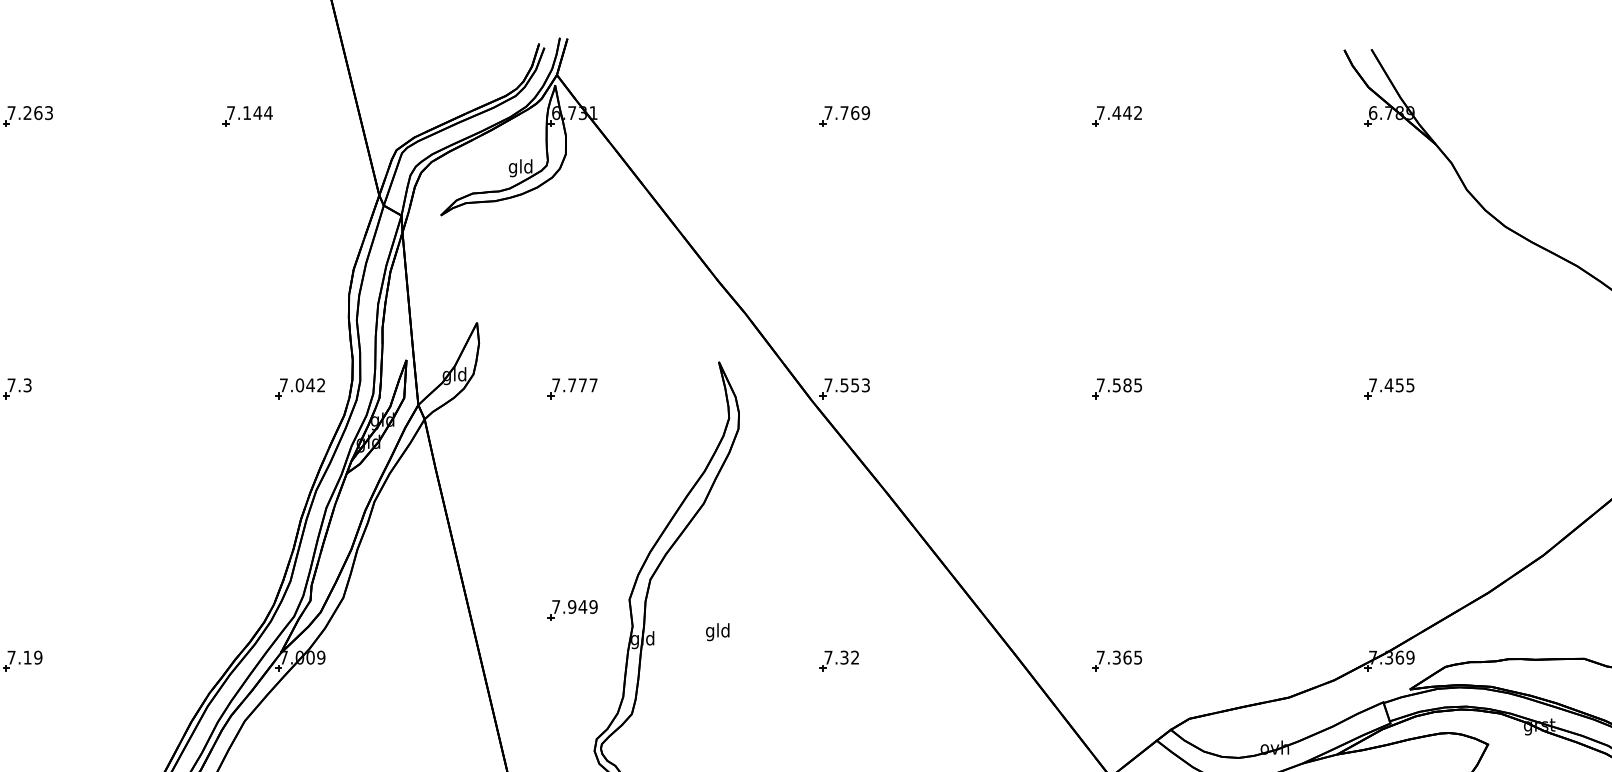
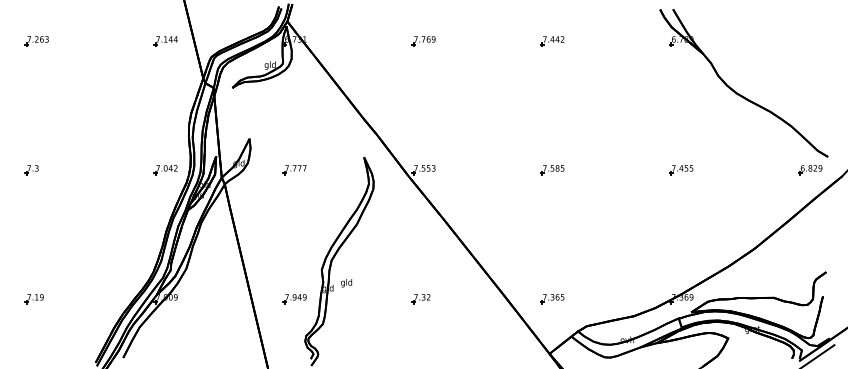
part: (246, 117) -> (165, 41), moved
part: (571, 611) -> (294, 299), moved
text: (717, 632) -> (346, 283), moved

